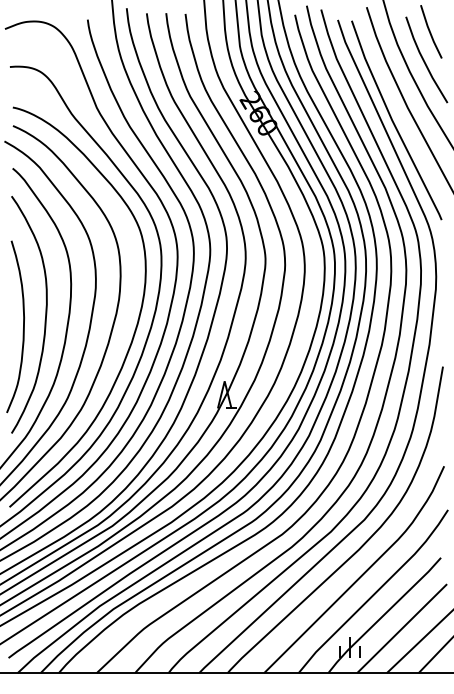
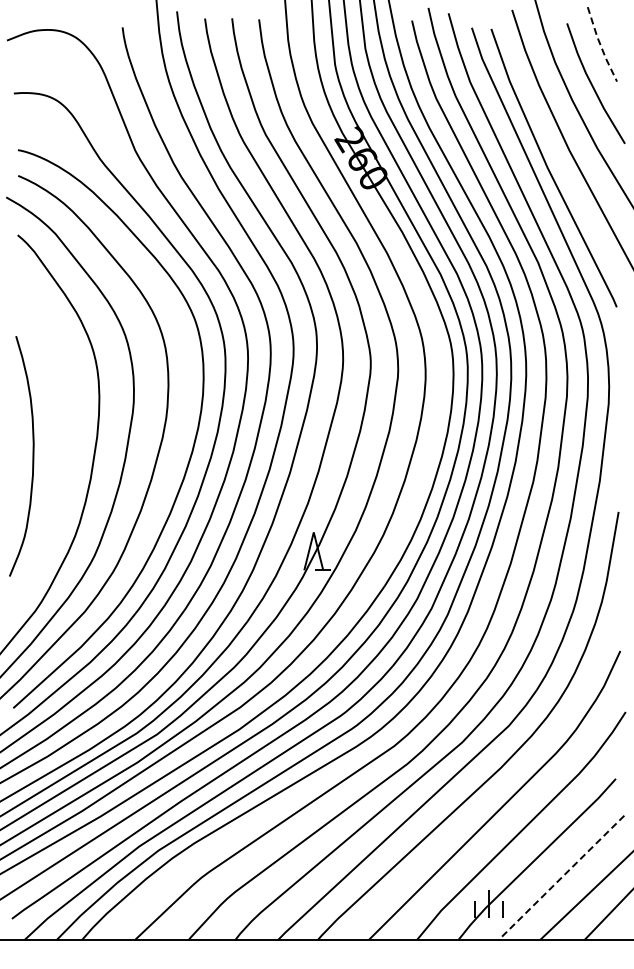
line: (430, 32) -> (600, 45), solid -> dashed
curve: (45, 314) -> (63, 439), removed
line: (401, 629) -> (560, 878), solid -> dashed

